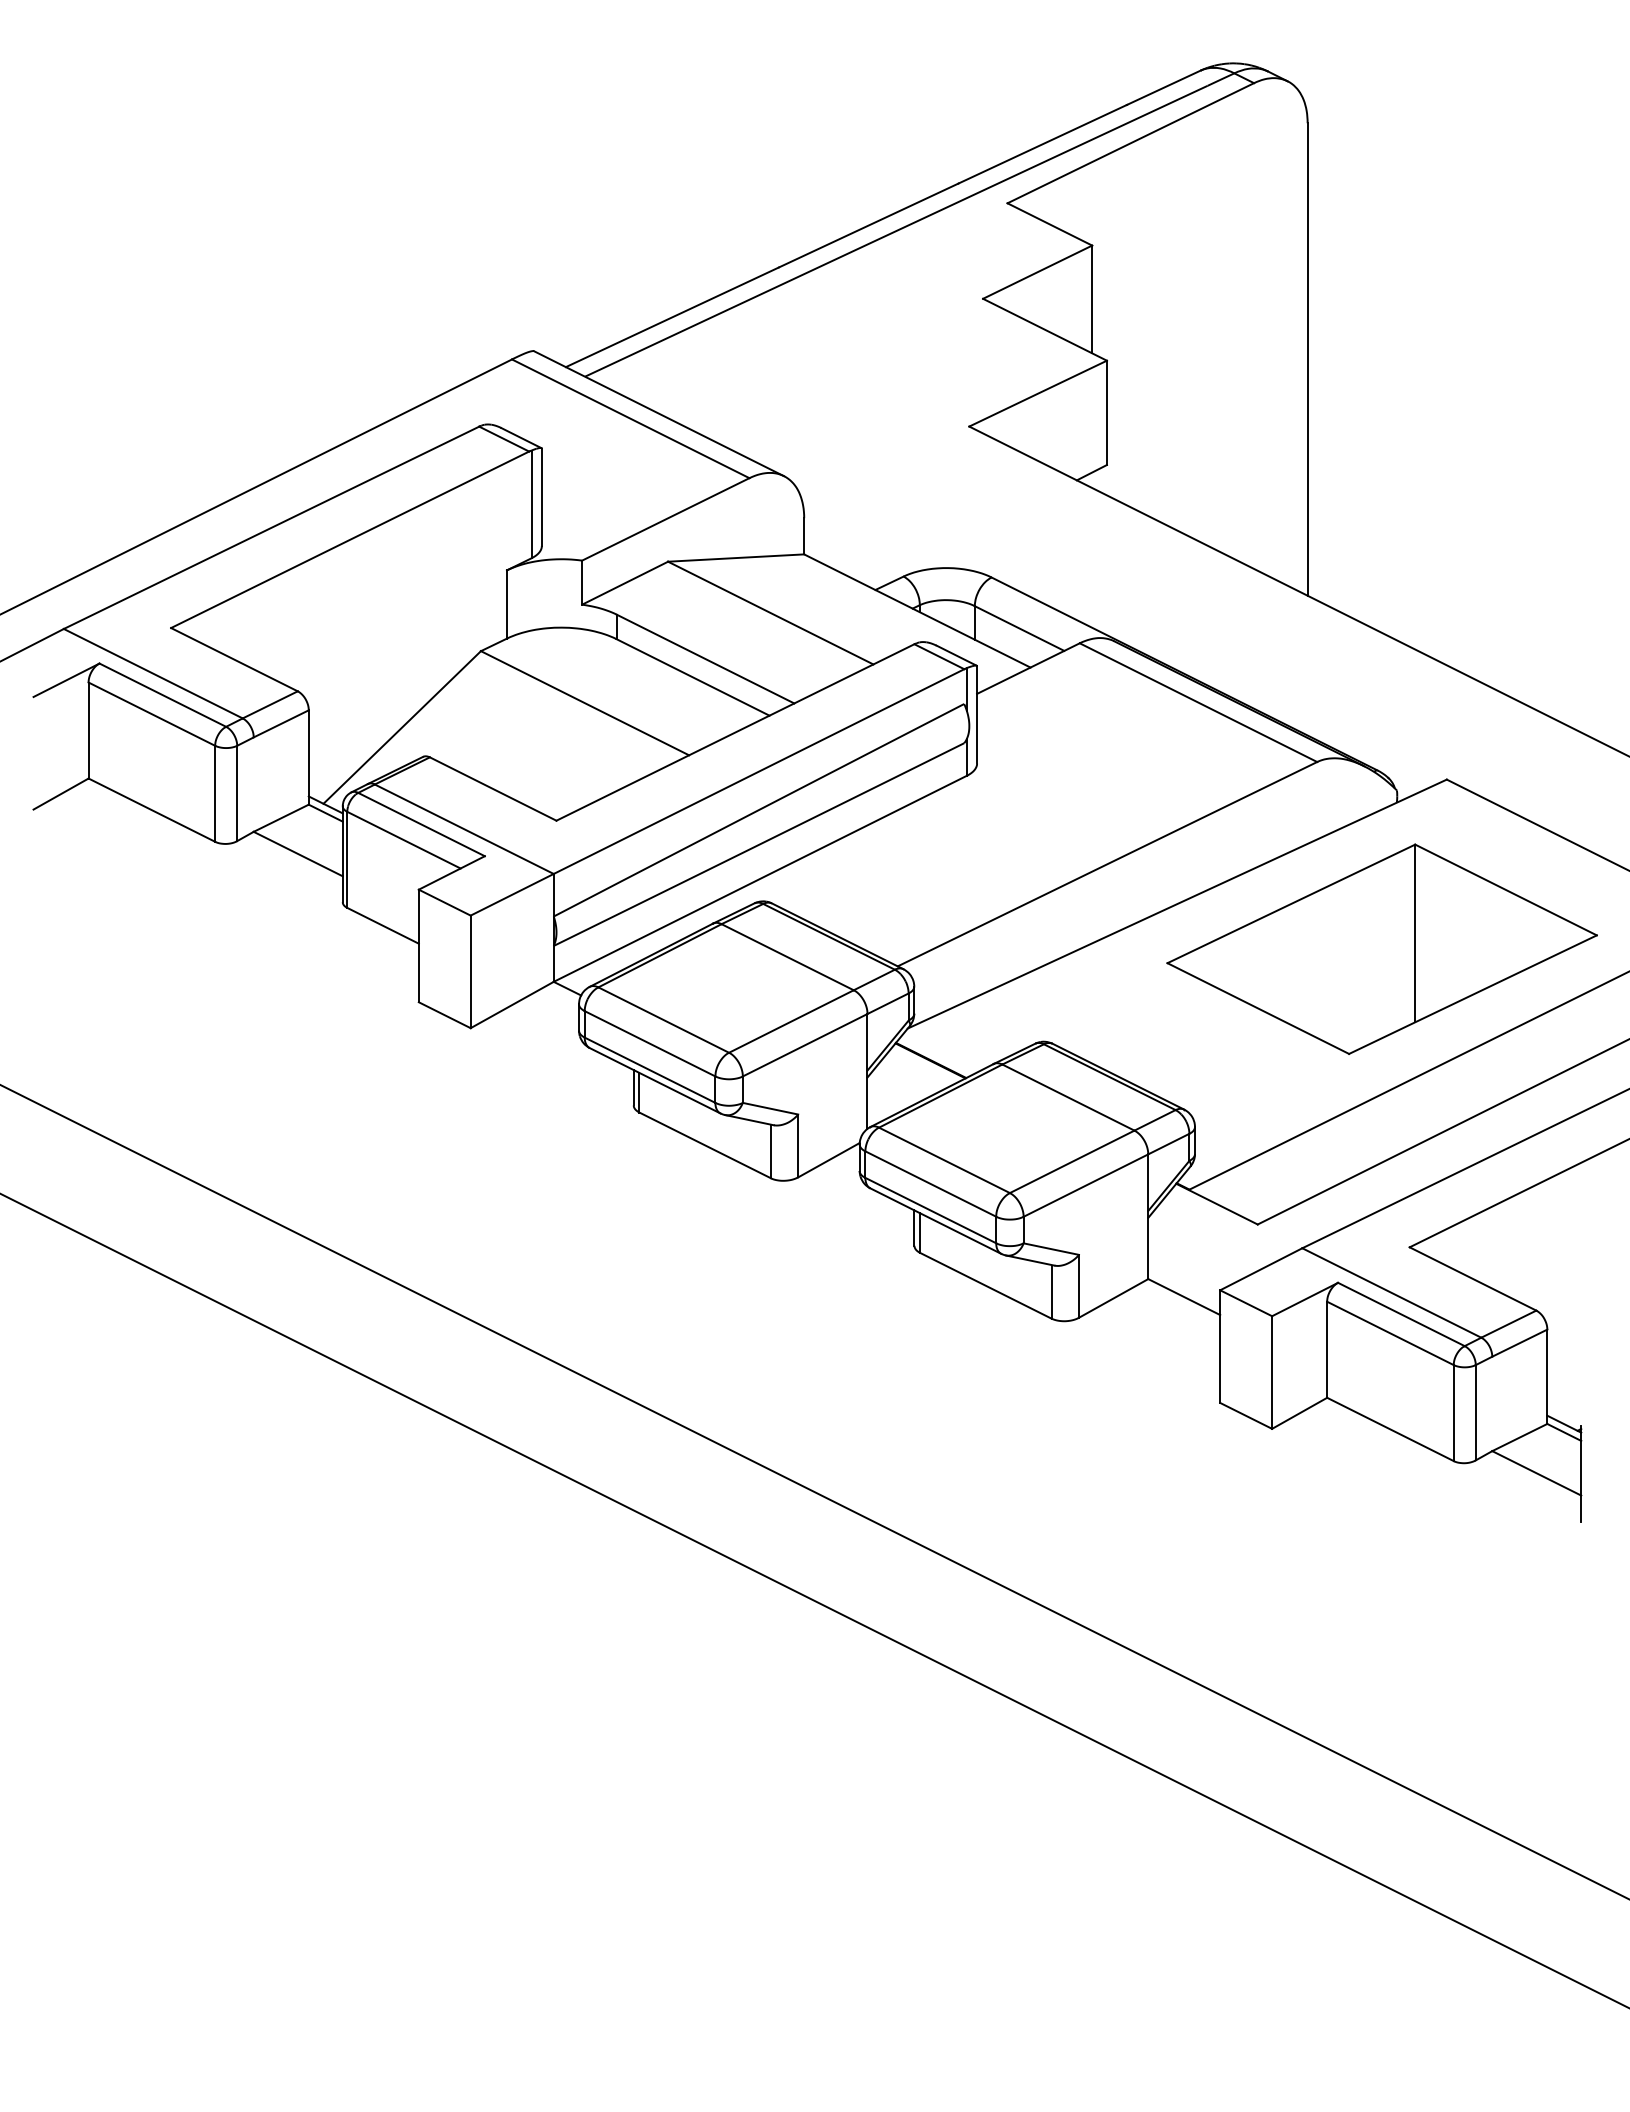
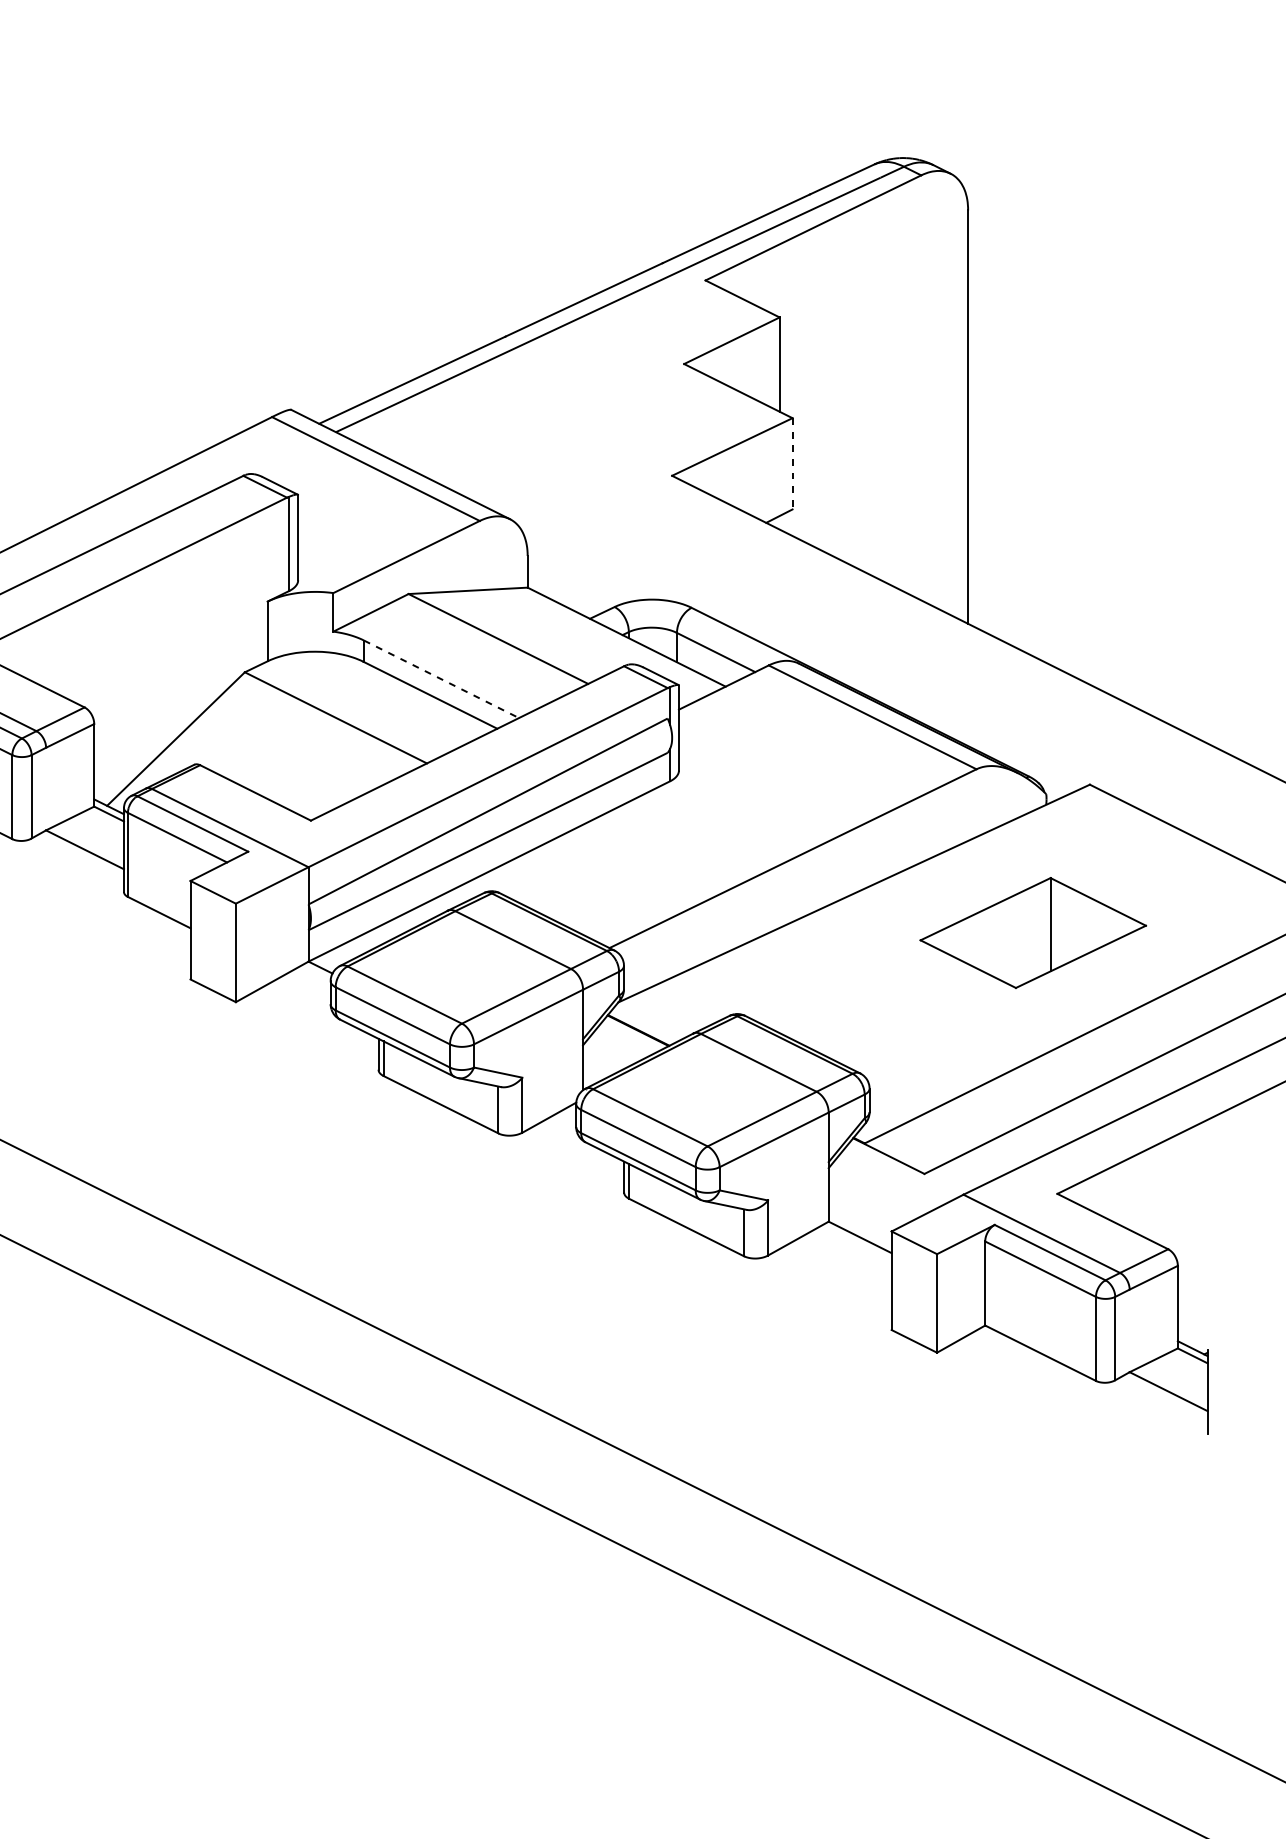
line: (1106, 413) -> (792, 464), solid -> dashed
line: (706, 659) -> (442, 679), solid -> dashed
part: (1381, 948) -> (1032, 932), size x0.6

